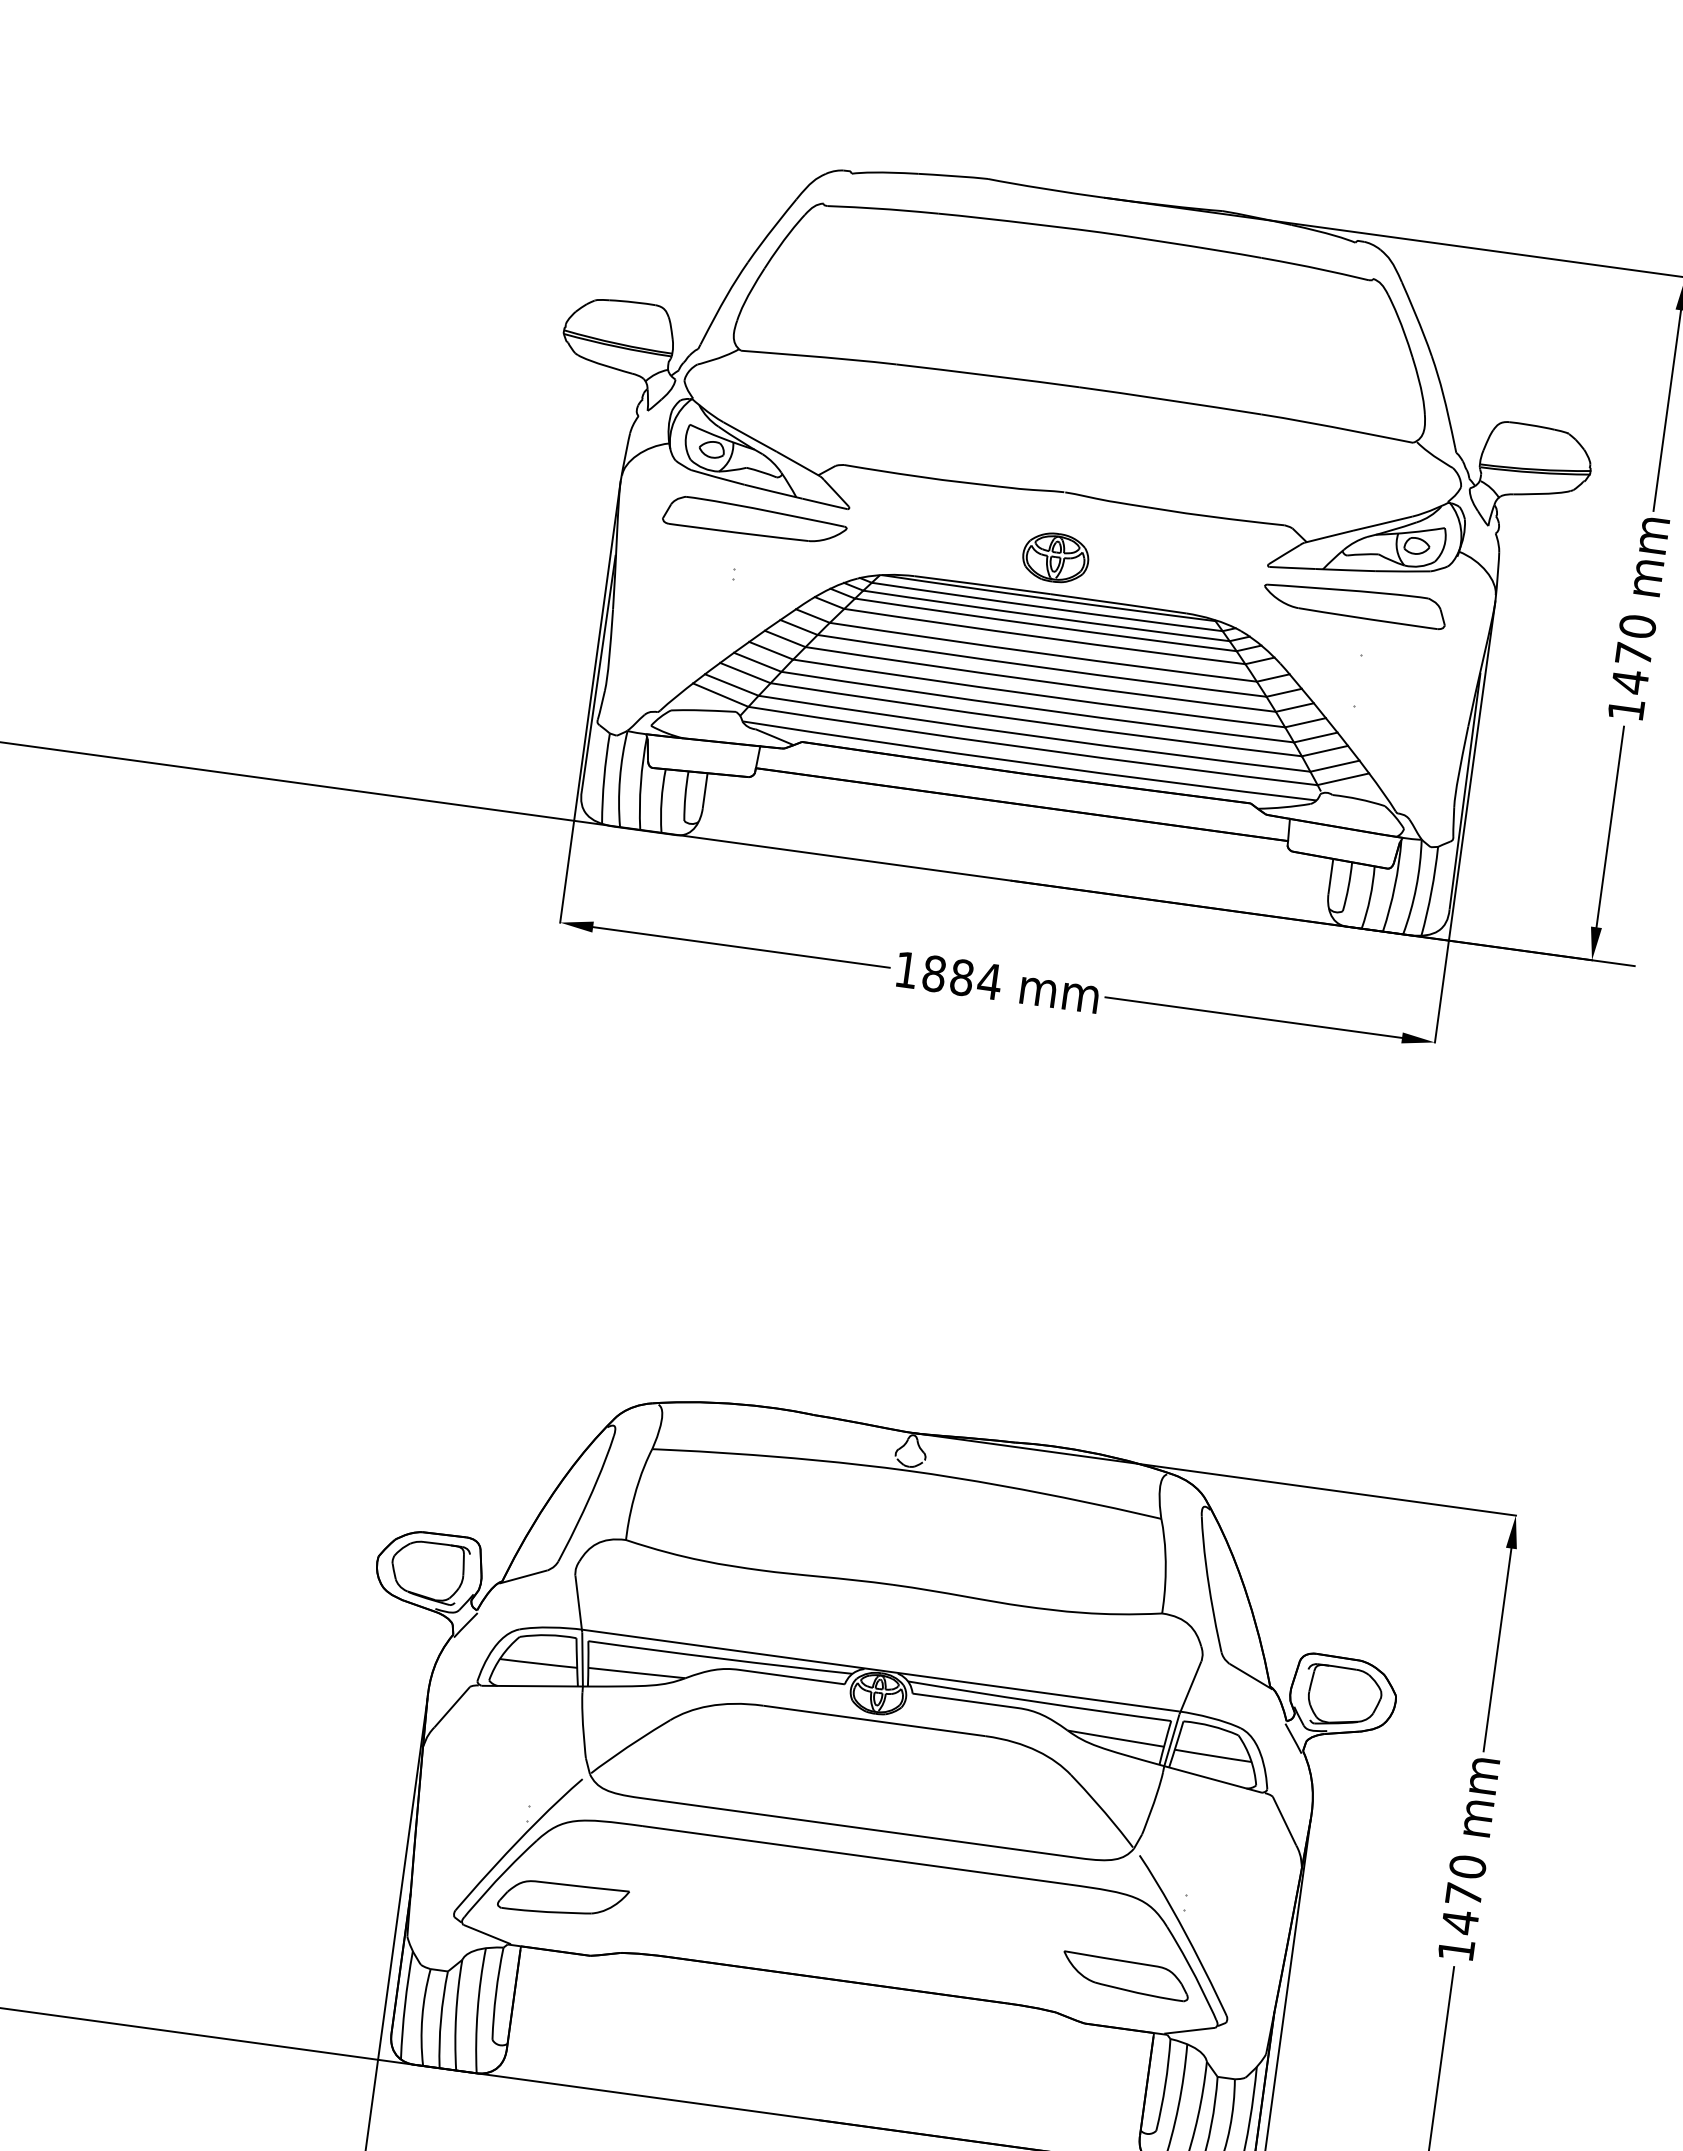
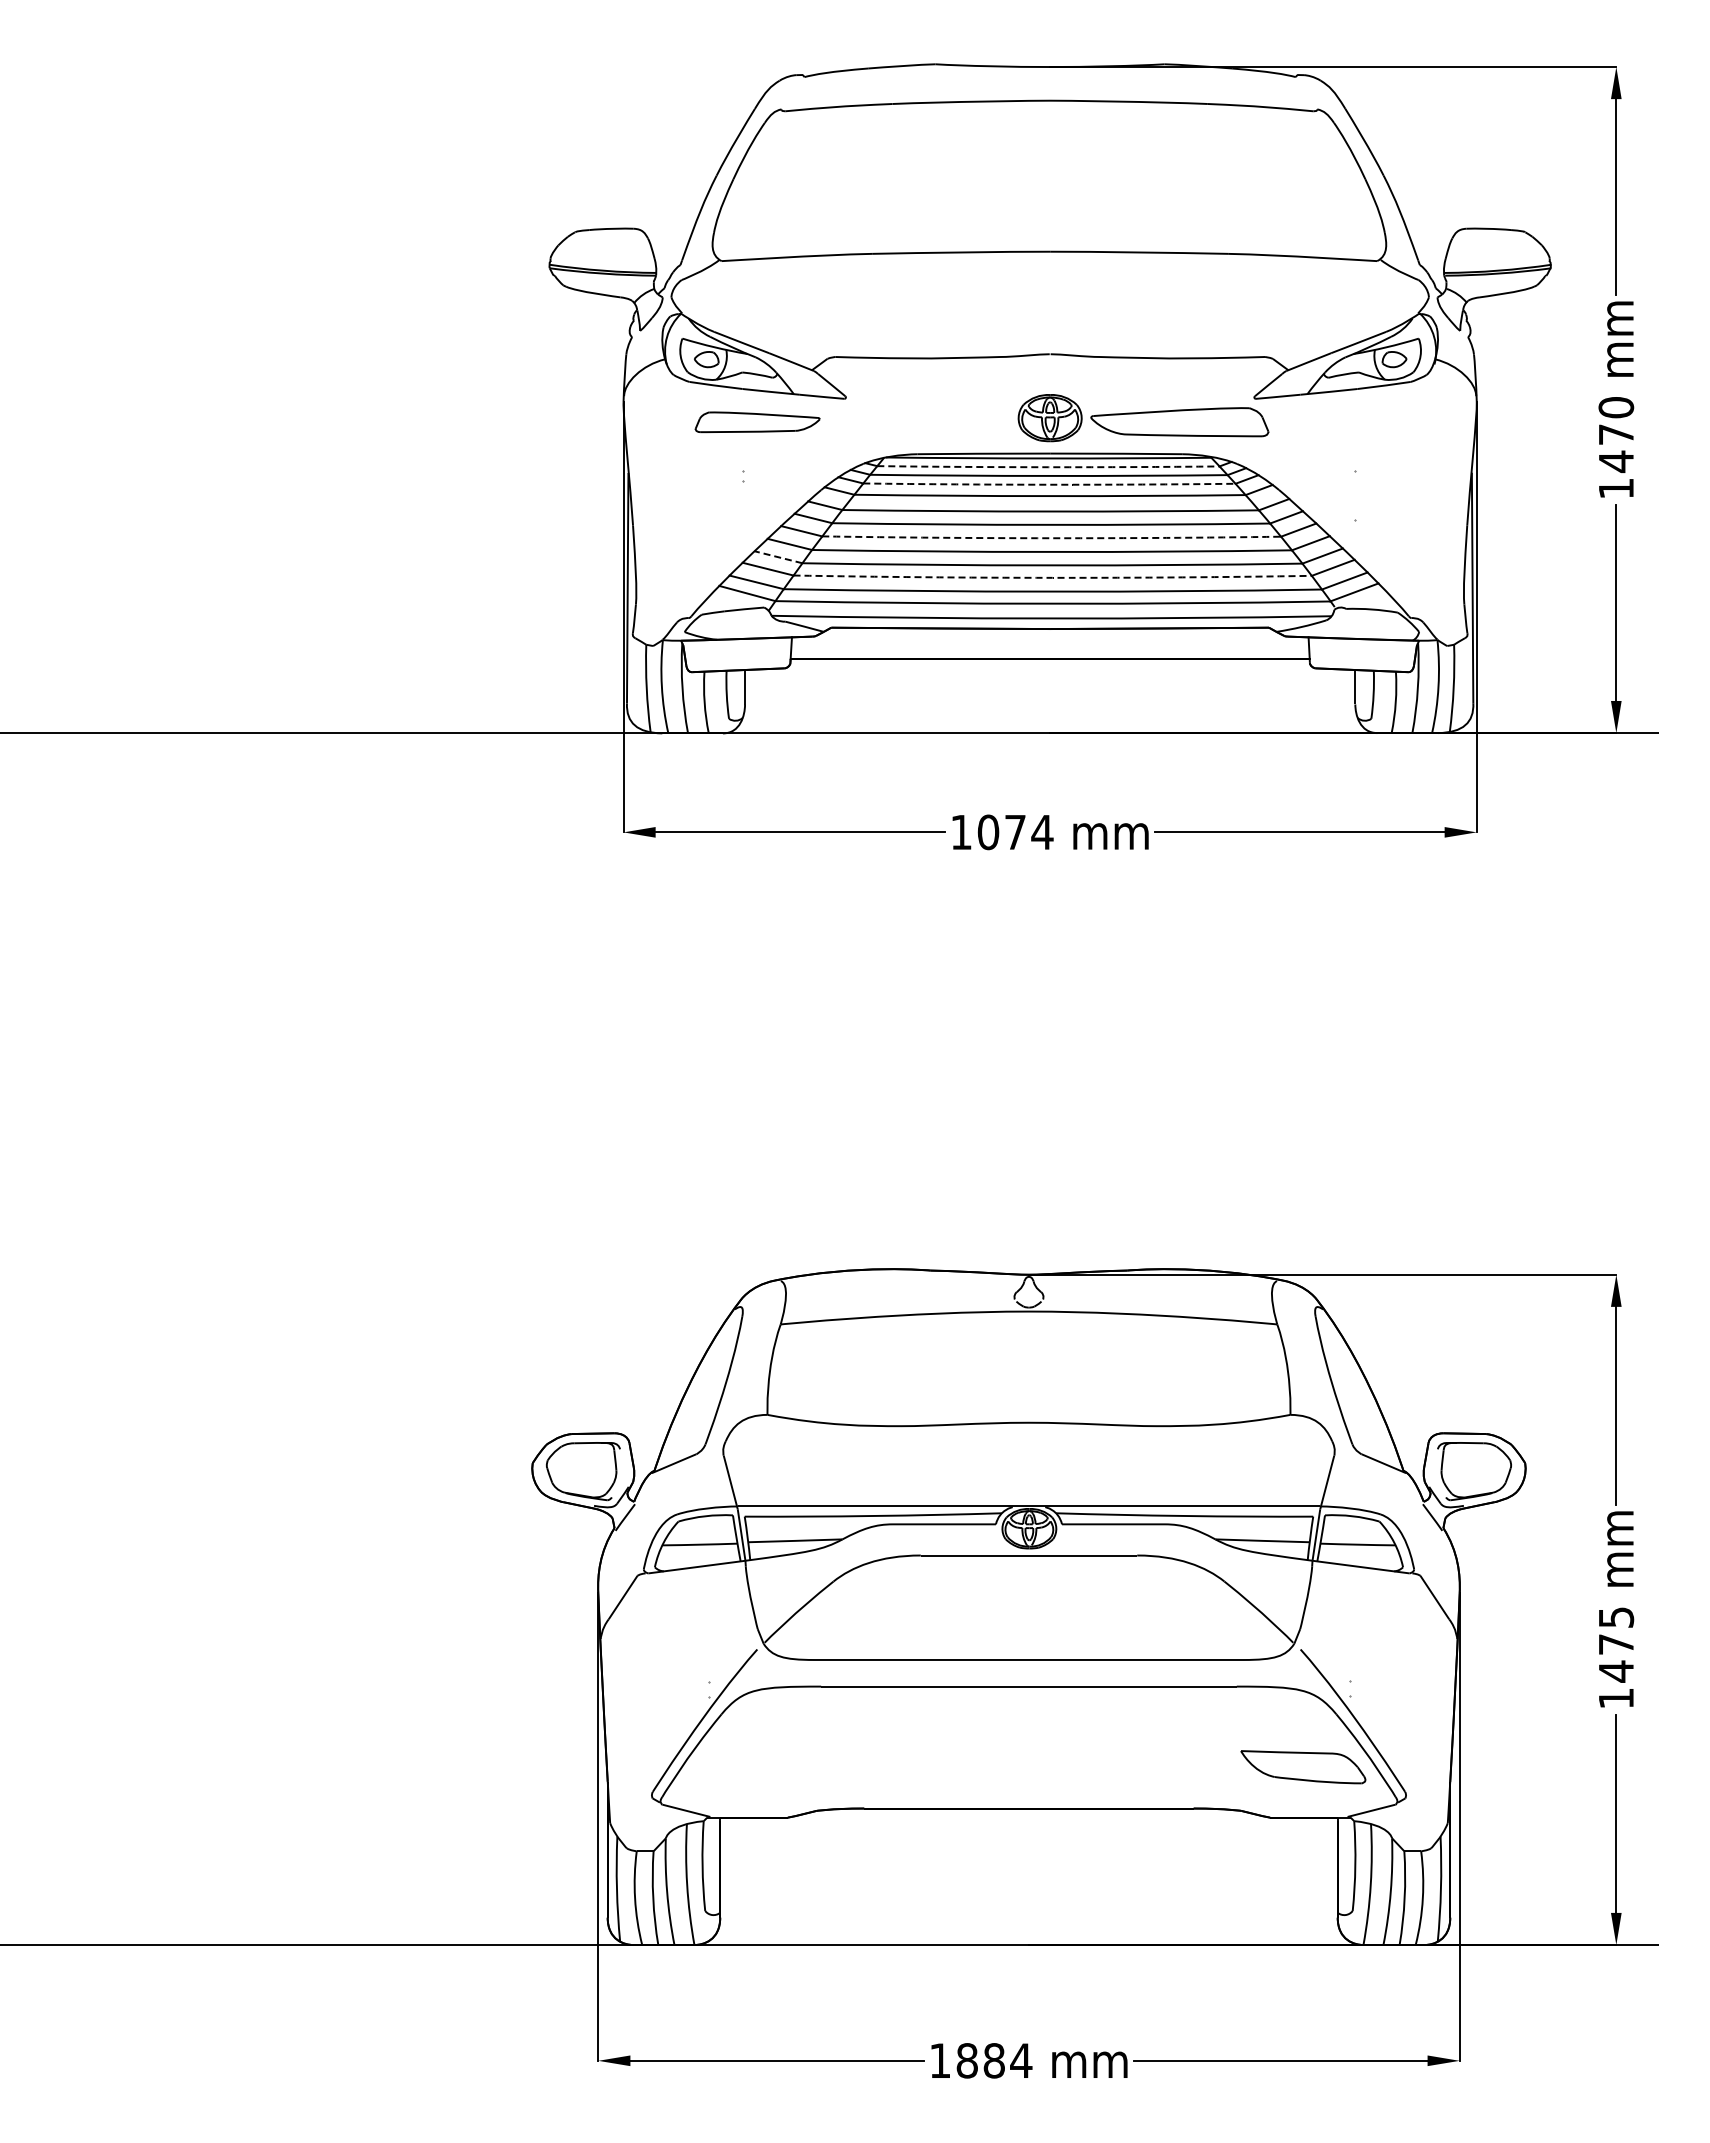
part: (755, 521) -> (757, 422), size x0.7
part: (1354, 603) -> (1179, 422), moved
arc: (1047, 608) -> (1048, 467), solid -> dashed
arc: (1045, 625) -> (1049, 484), solid -> dashed
line: (757, 662) -> (778, 557), solid -> dashed
arc: (1040, 681) -> (1051, 538), solid -> dashed
arc: (1035, 721) -> (1052, 577), solid -> dashed
text: (947, 975) -> (1001, 832), 1884 -> 1074
text: (1467, 1866) -> (1616, 1617), 1470 -> 1475
part: (563, 1899) -> (754, 1767), removed

